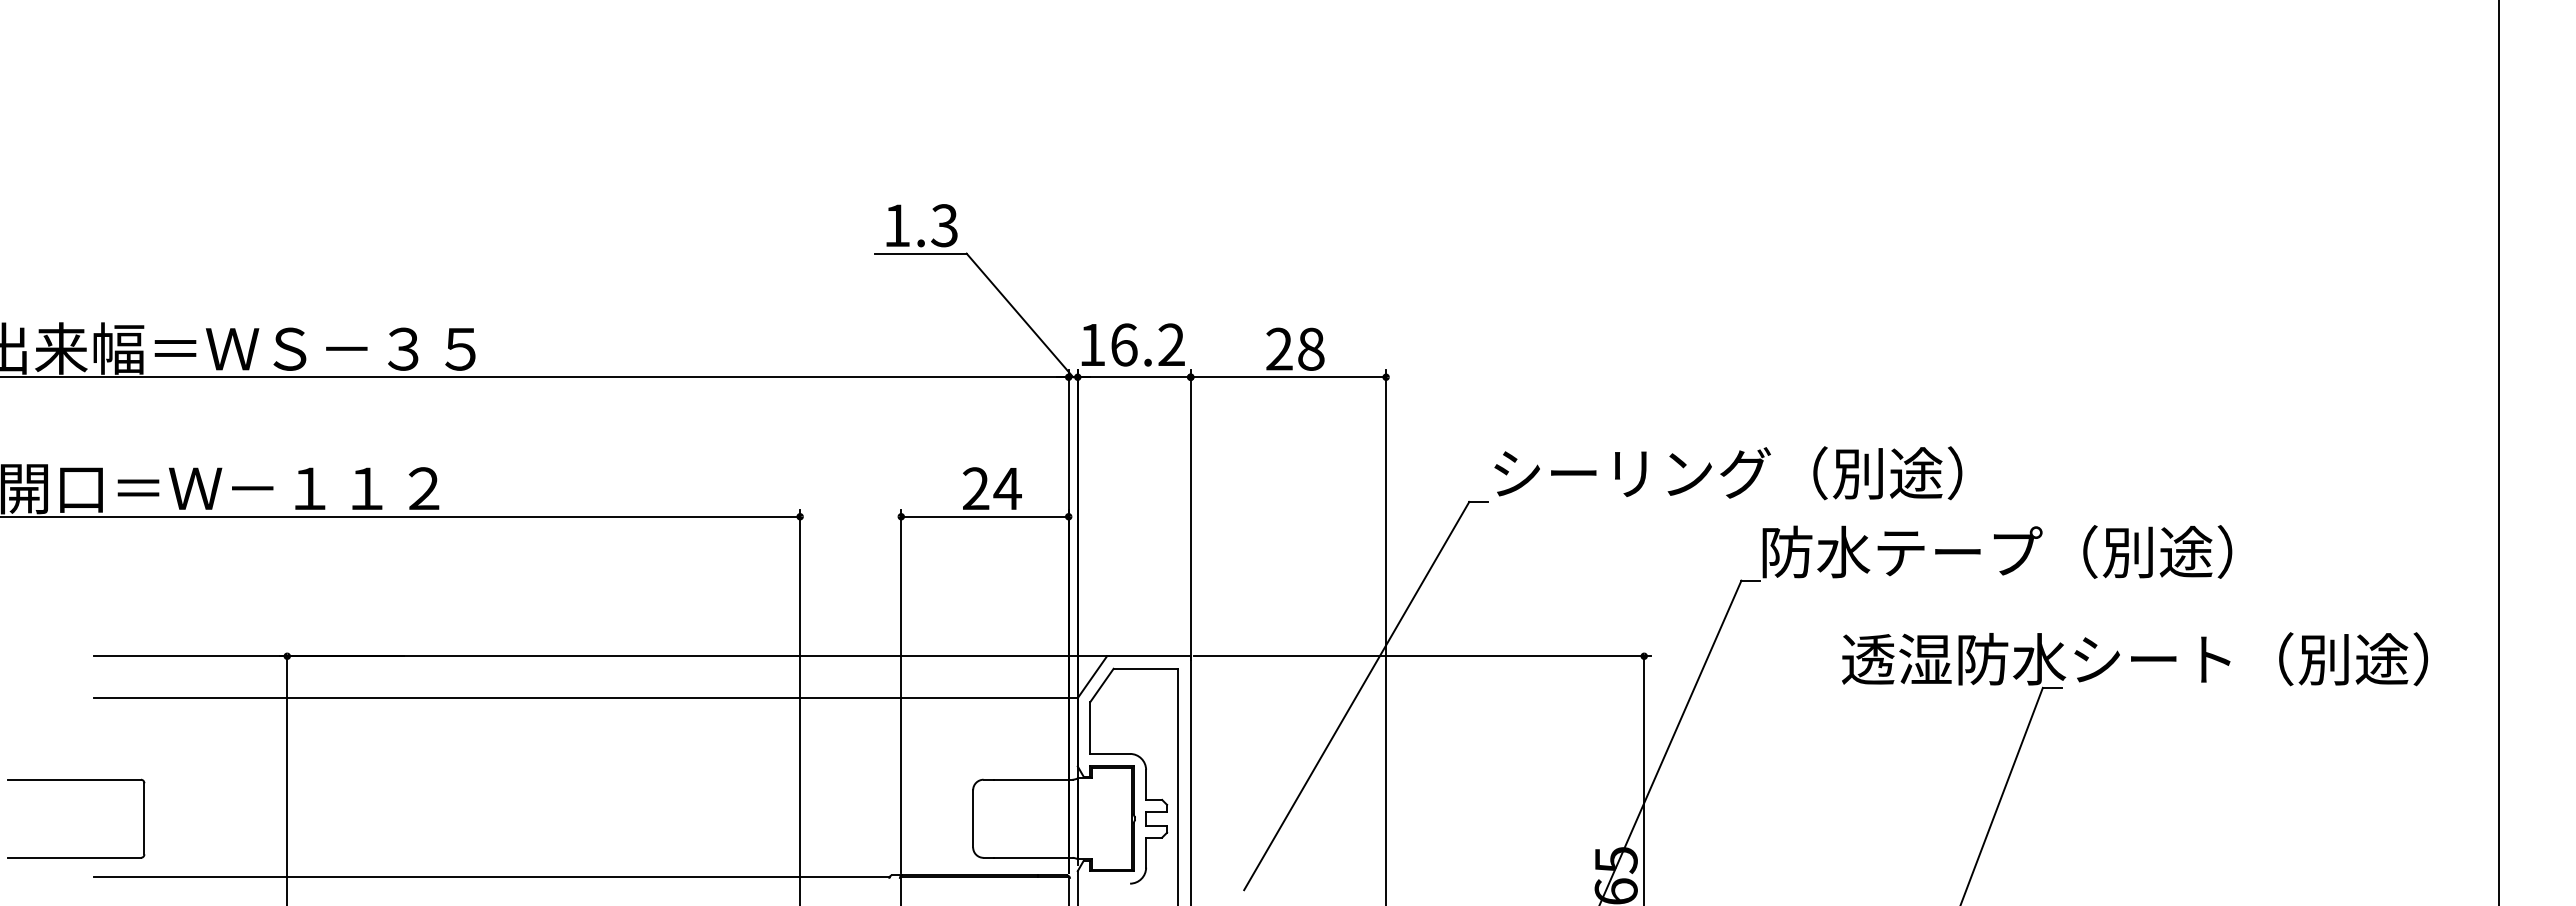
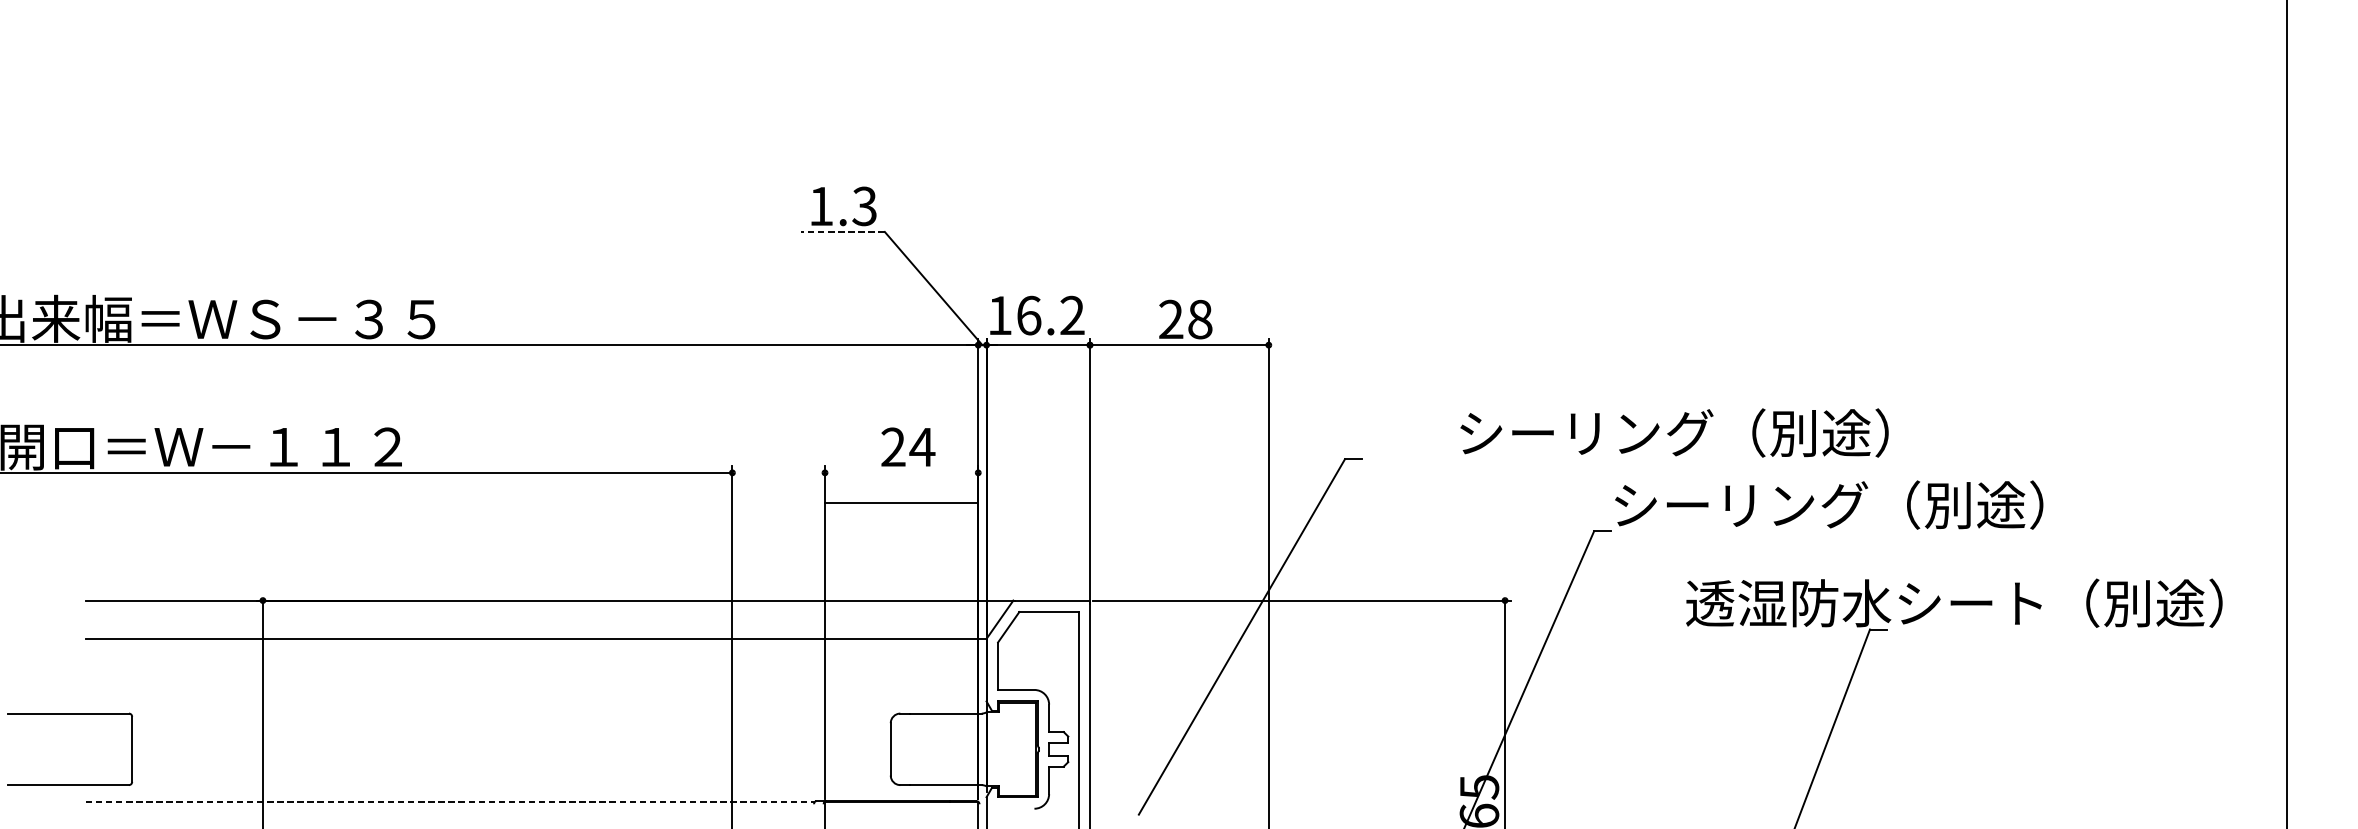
line: (920, 253) -> (842, 231), solid -> dashed
text: (1728, 473) -> (1674, 433), moved
line: (984, 516) -> (901, 502), moved
text: (1902, 551) -> (1741, 504), 防水テープ（別途） -> シーリング（別途）
line: (492, 876) -> (450, 802), solid -> dashed

